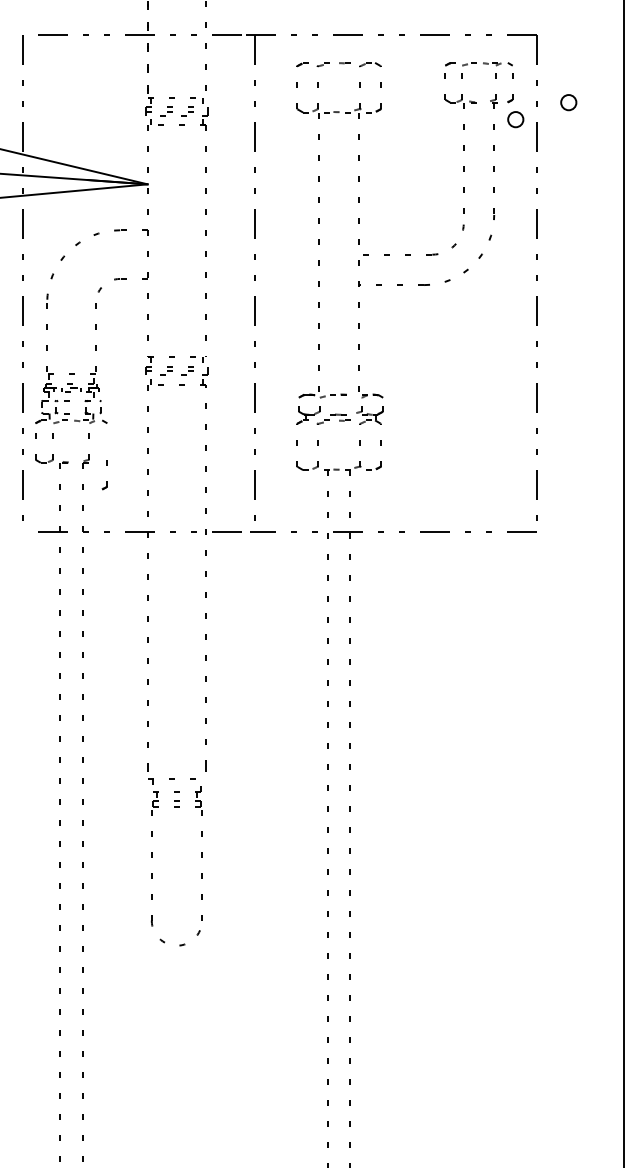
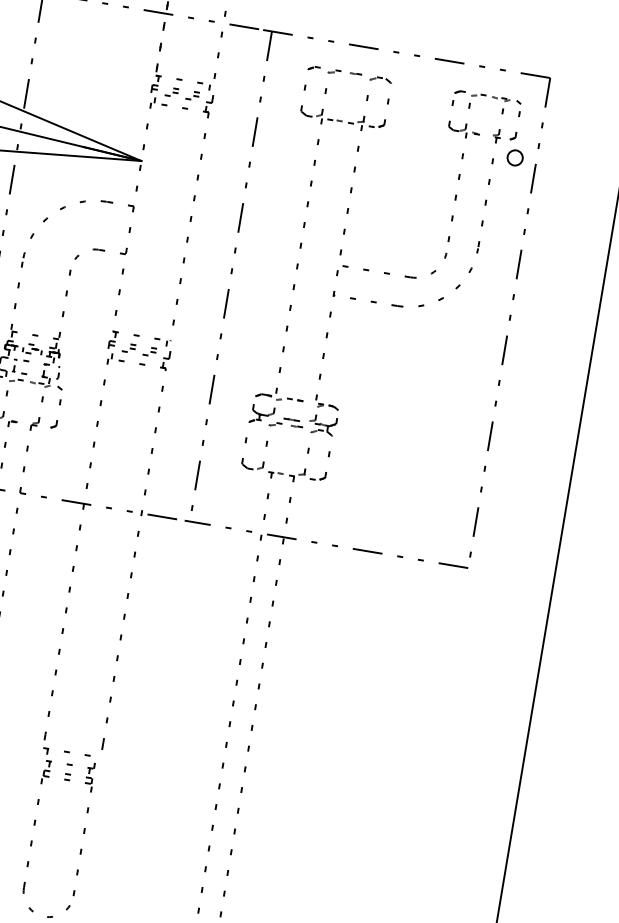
circle: (568, 102) -> (570, 149), removed
part: (106, 481) -> (56, 420), moved

